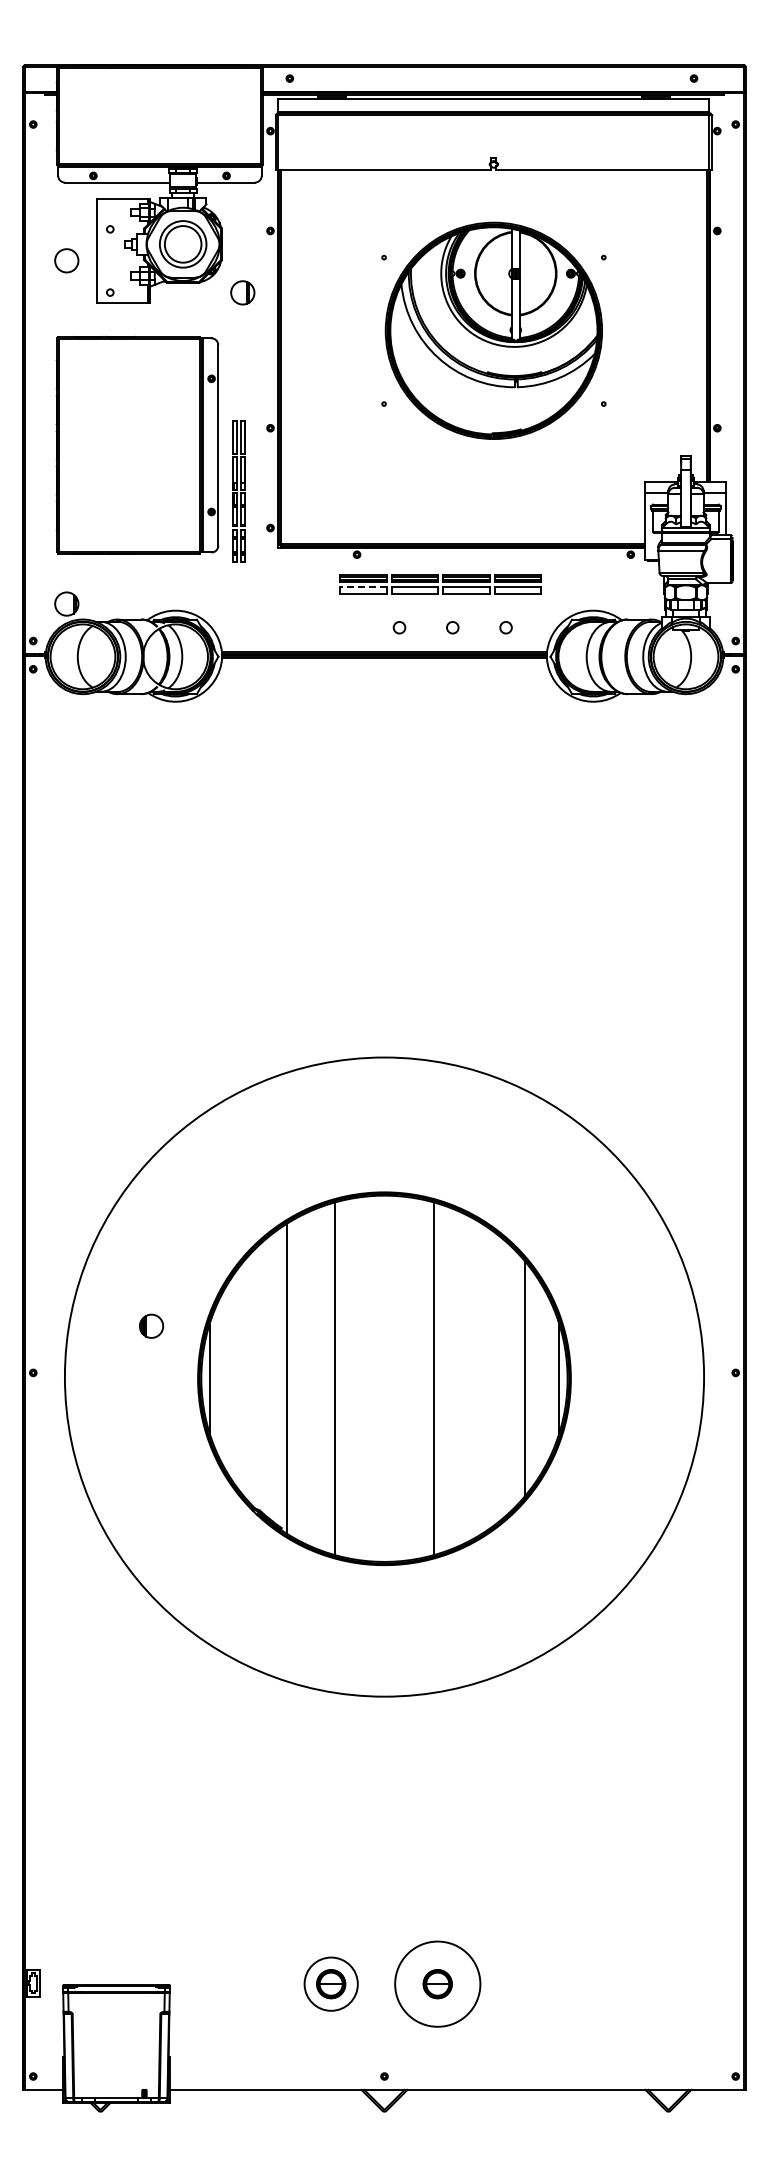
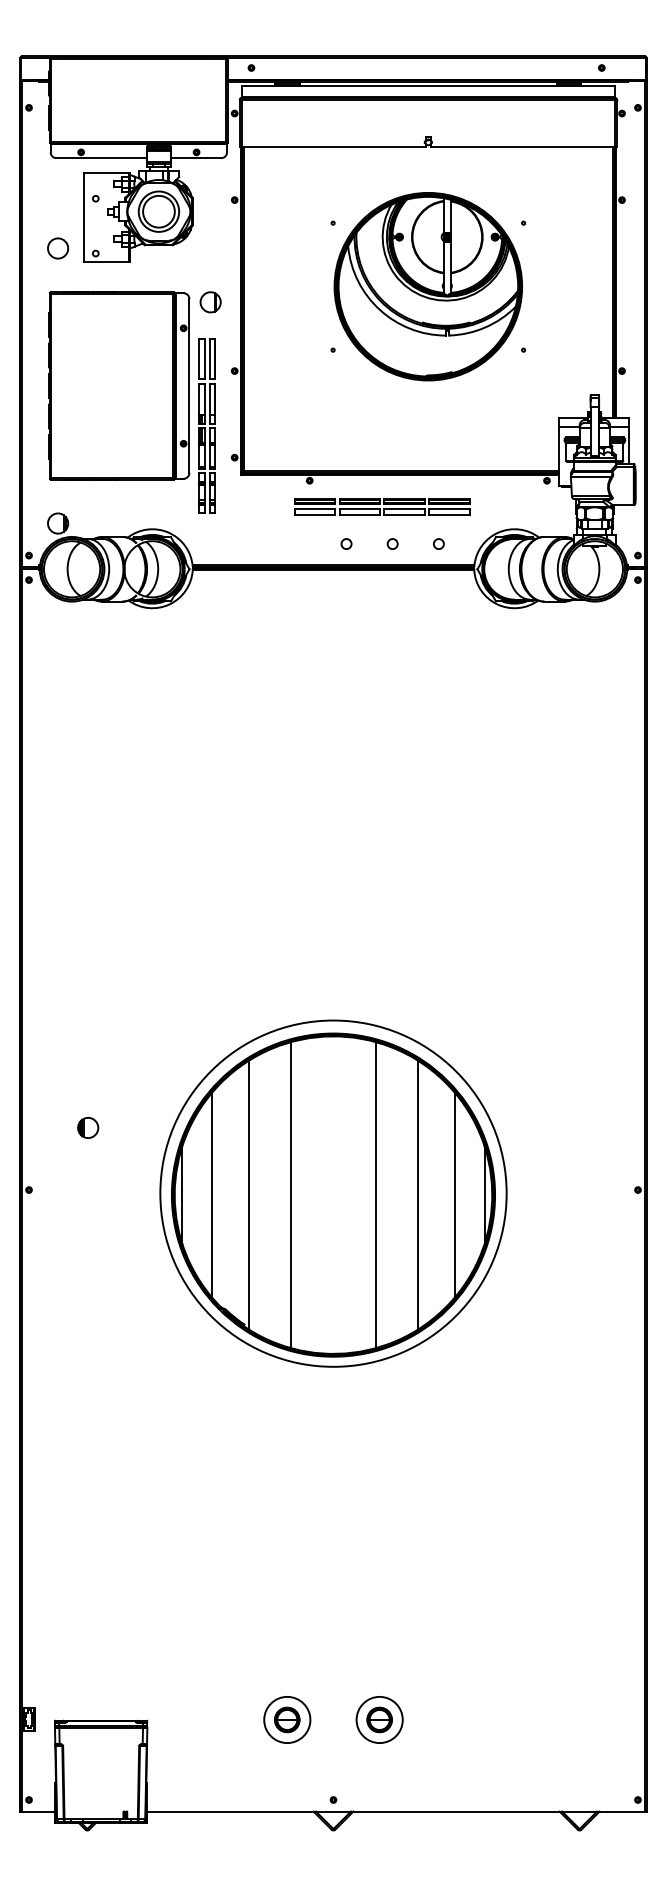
circle: (66, 260) -> (57, 248), moved
part: (242, 292) -> (210, 301), moved
part: (238, 491) -> (206, 425), size x1.43
line: (362, 587) -> (314, 509), dashed -> solid
part: (151, 1325) -> (88, 1127), moved
circle: (384, 1376) -> (333, 1193), size x0.62
line: (244, 1378) -> (212, 1194), added
line: (481, 1378) -> (417, 1194), added
circle: (437, 1983) -> (379, 1719), size x0.62

